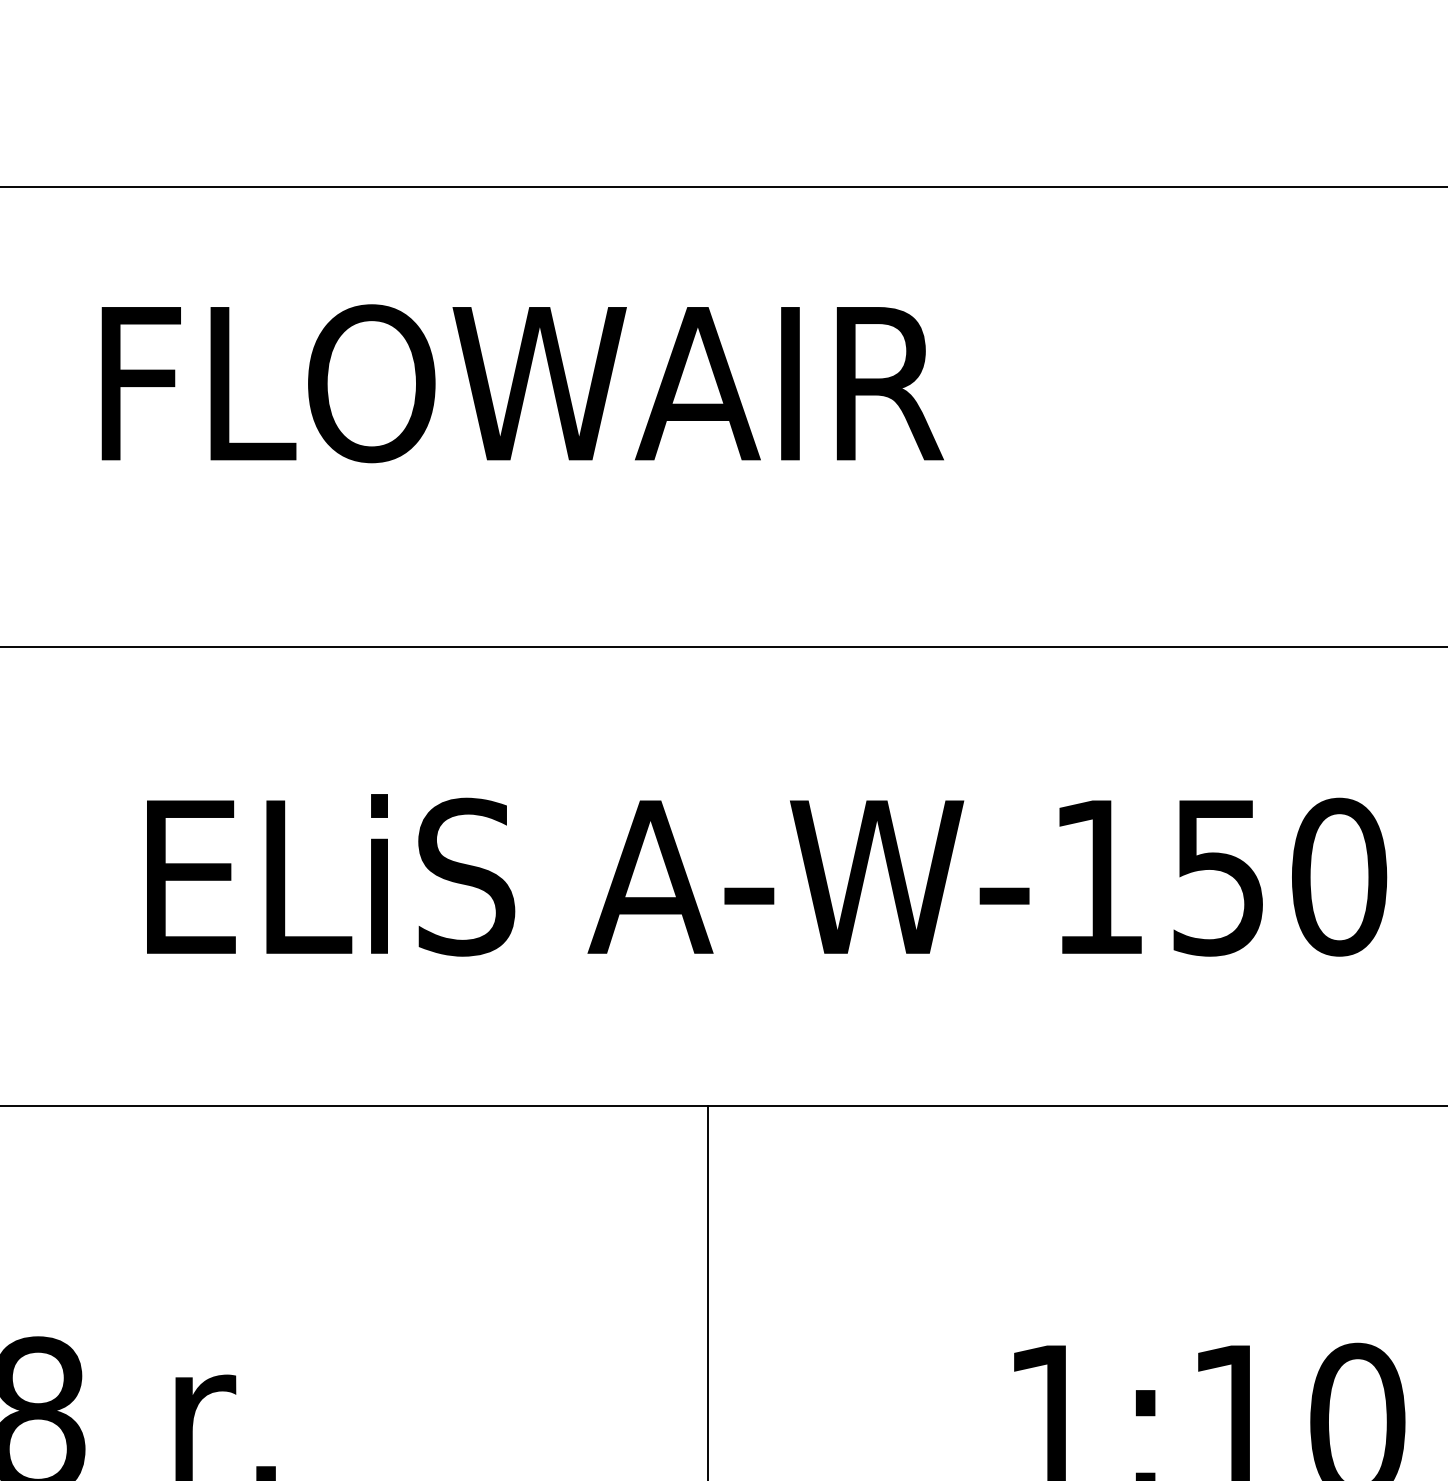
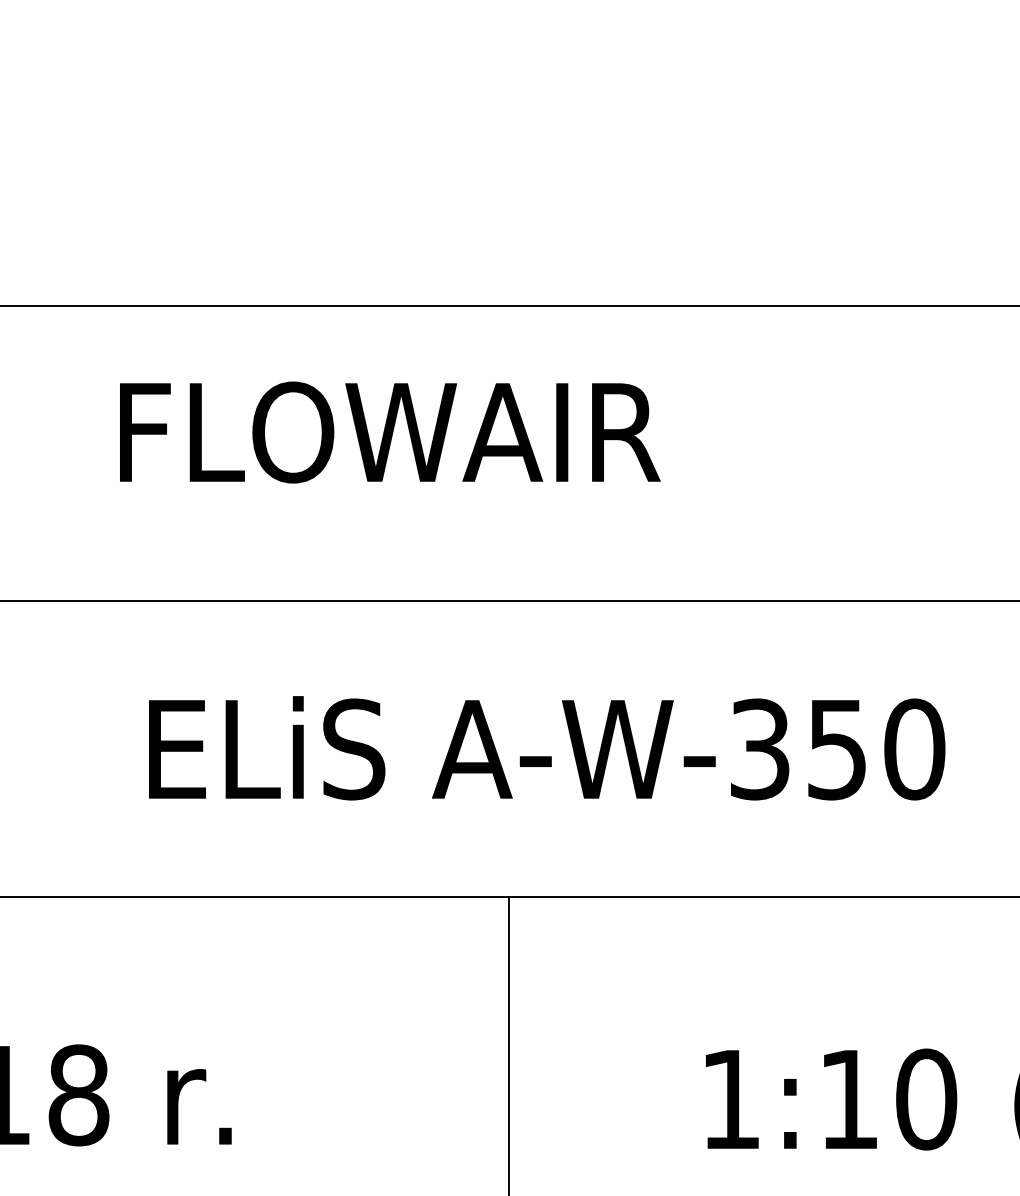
text: (1099, 877) -> (760, 749), A-W-150 -> A-W-350

